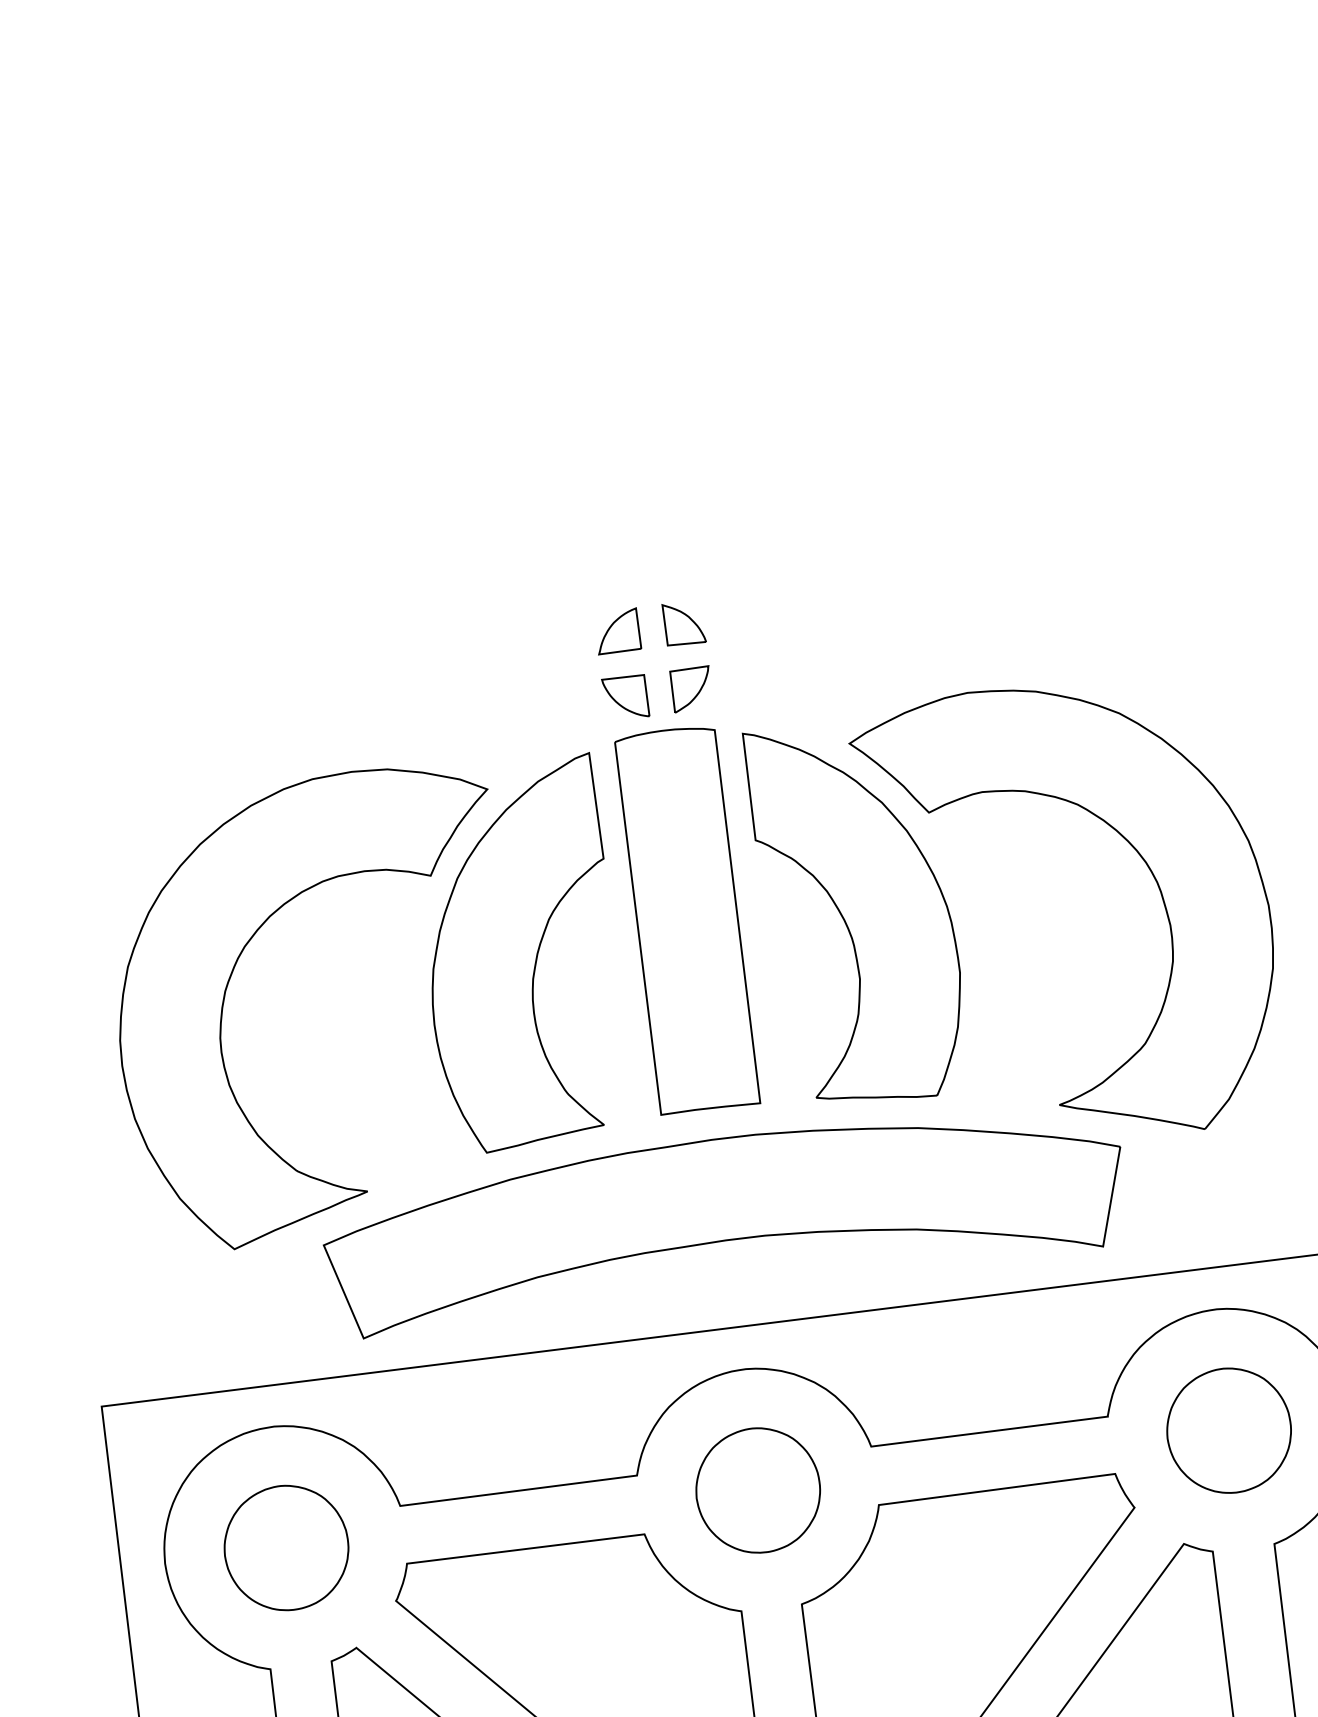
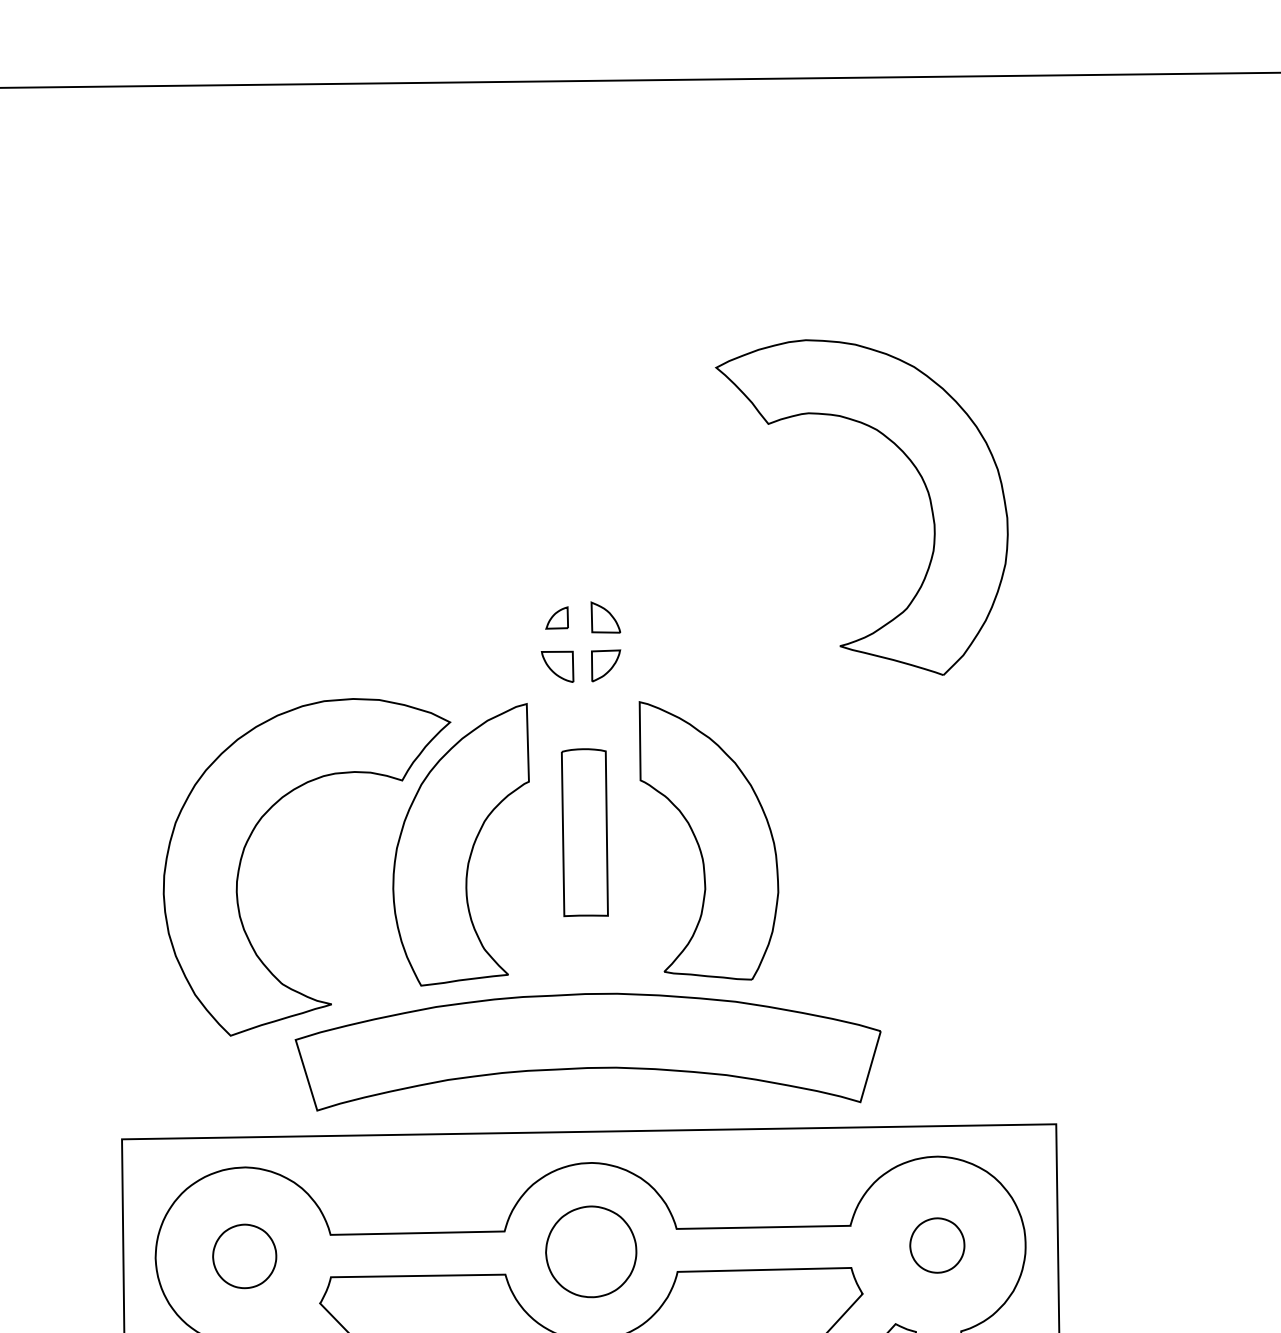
part: (616, 630) -> (556, 617), size x0.7
part: (1139, 856) -> (917, 472), moved
part: (686, 919) -> (584, 832), size x0.6
part: (1229, 1430) -> (937, 1245), size x0.6
part: (286, 1548) -> (244, 1256), size x0.7

